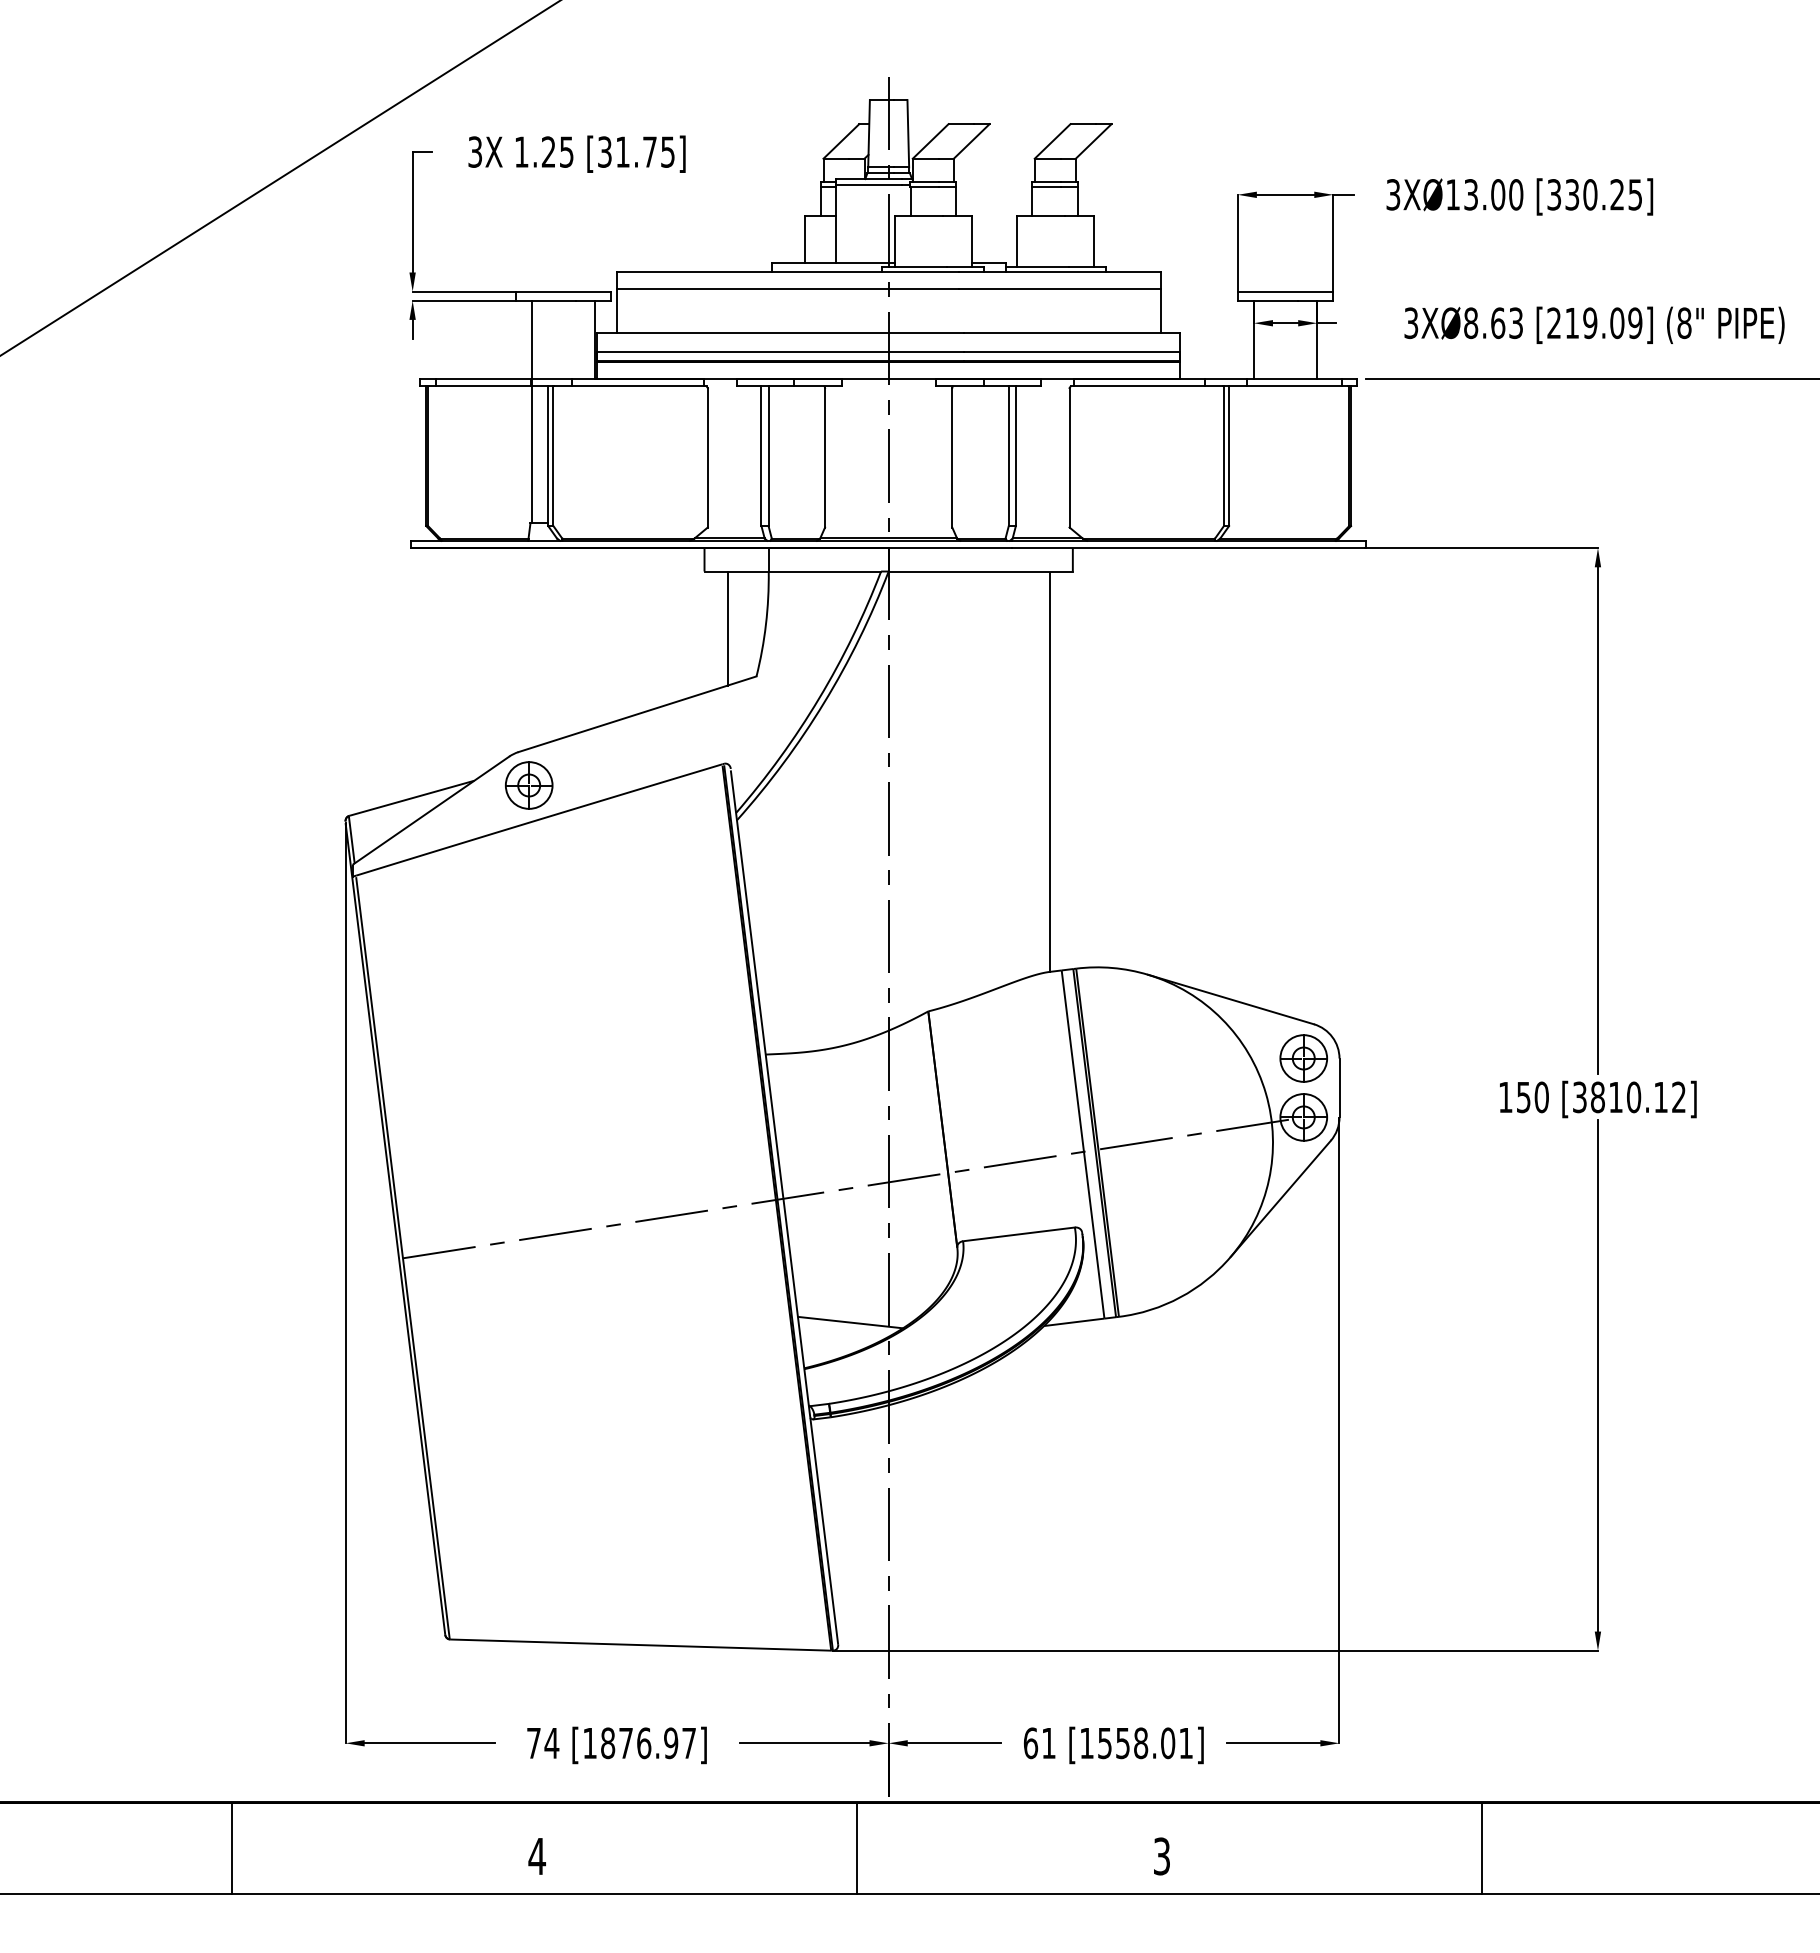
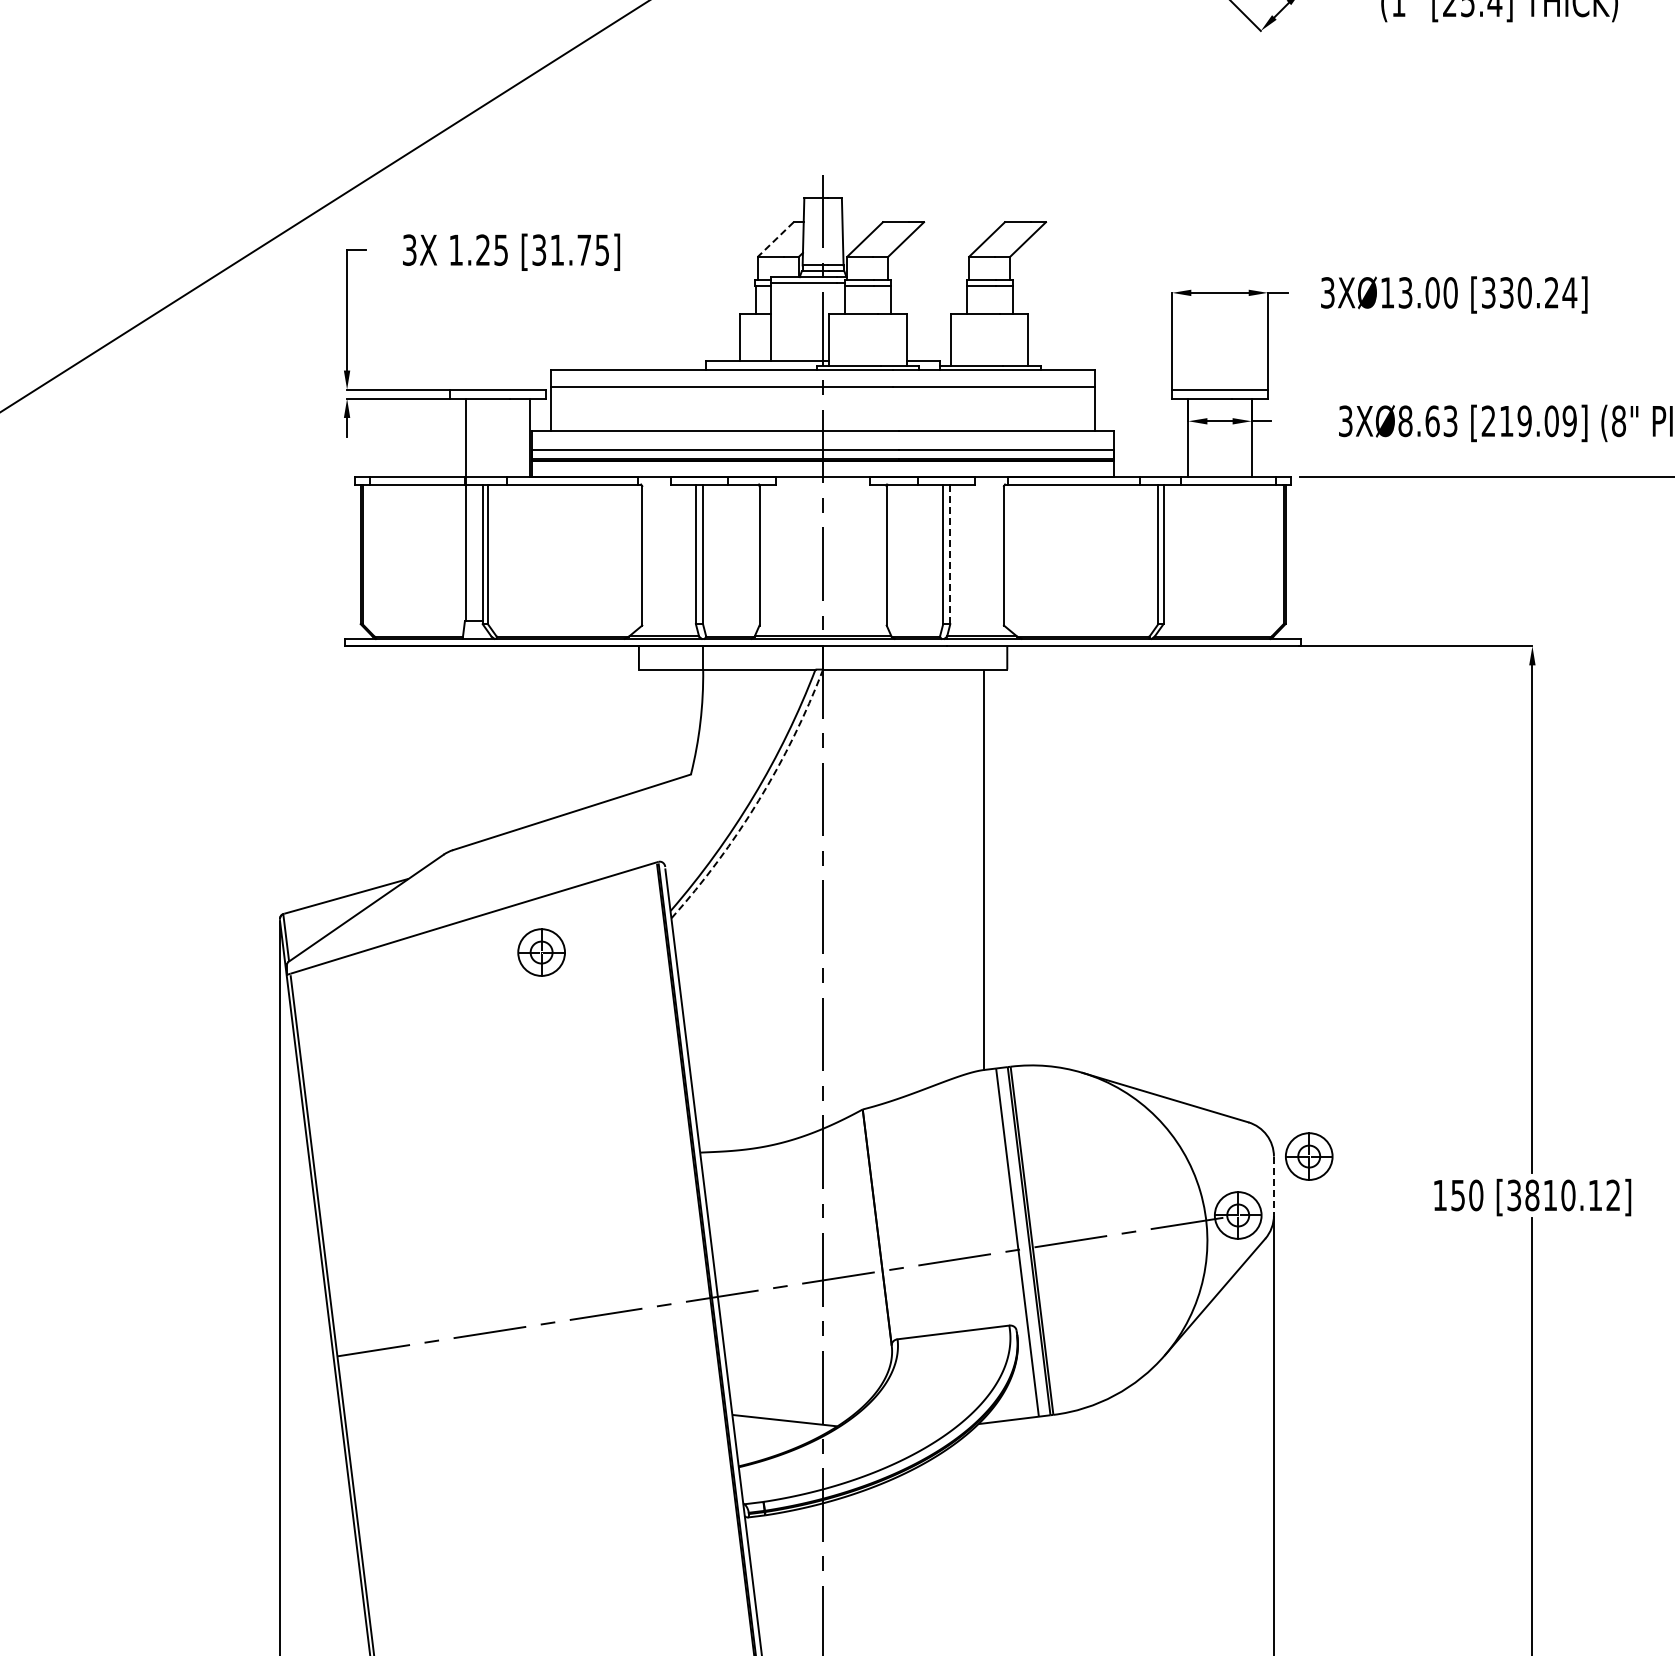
line: (841, 141) -> (775, 239), solid -> dashed
text: (1634, 194) -> (1568, 292), [330.25] -> [330.24]
line: (1015, 456) -> (949, 554), solid -> dashed
line: (727, 628) -> (661, 726), removed
arc: (824, 702) -> (758, 800), solid -> dashed
part: (529, 785) -> (541, 952), moved
part: (1303, 1058) -> (1308, 1156), moved
line: (1339, 1088) -> (1273, 1186), solid -> dashed

